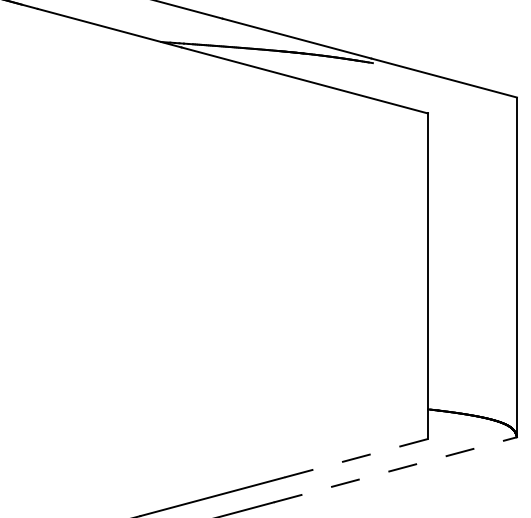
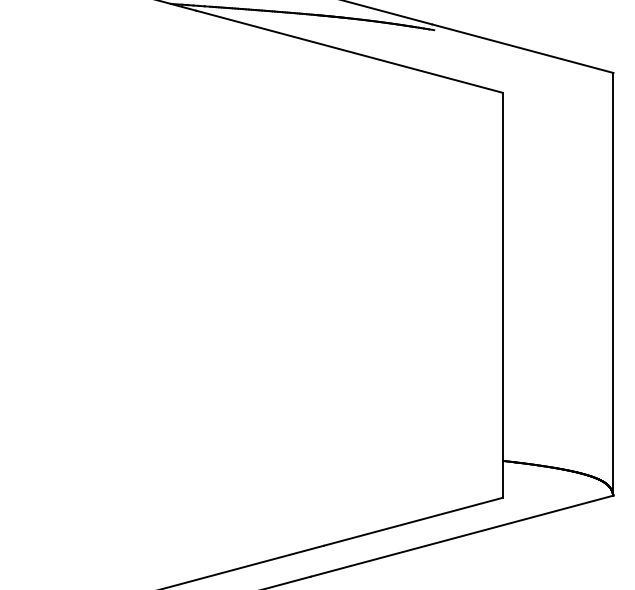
line: (355, 458) -> (412, 522), dashed -> solid
line: (395, 469) -> (462, 535), dashed -> solid

